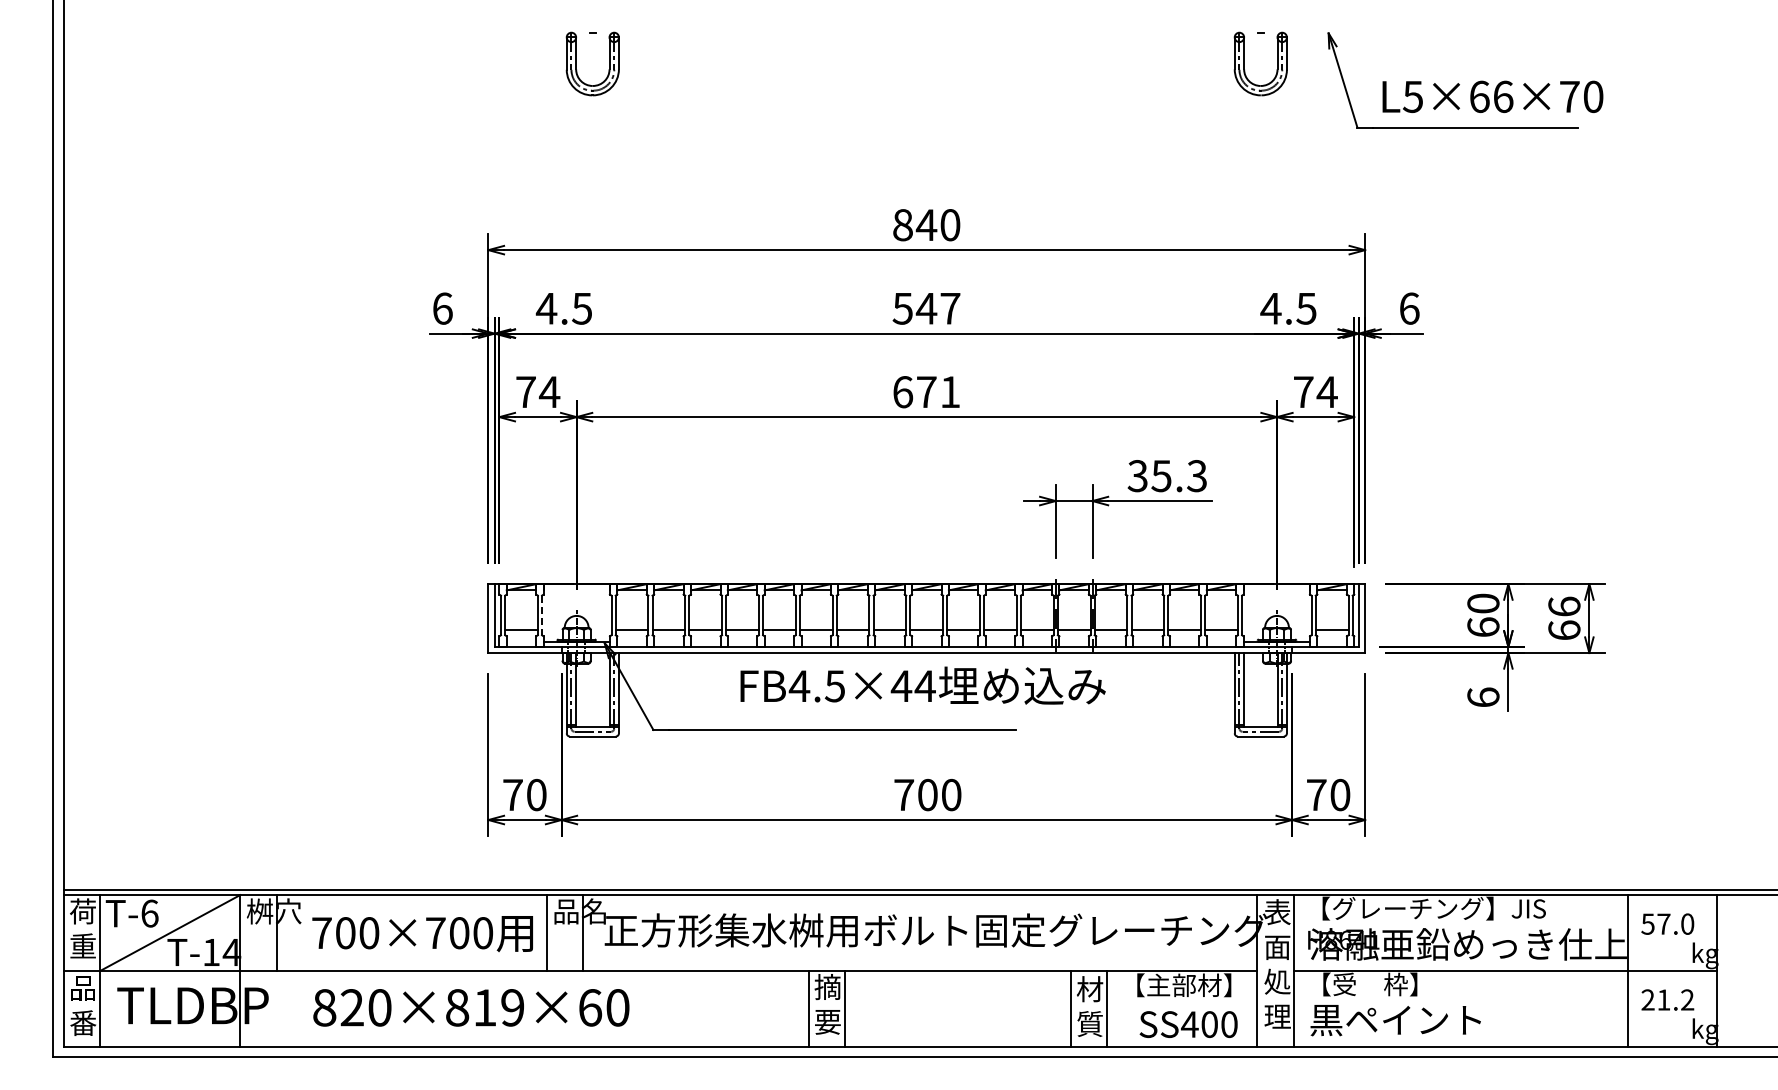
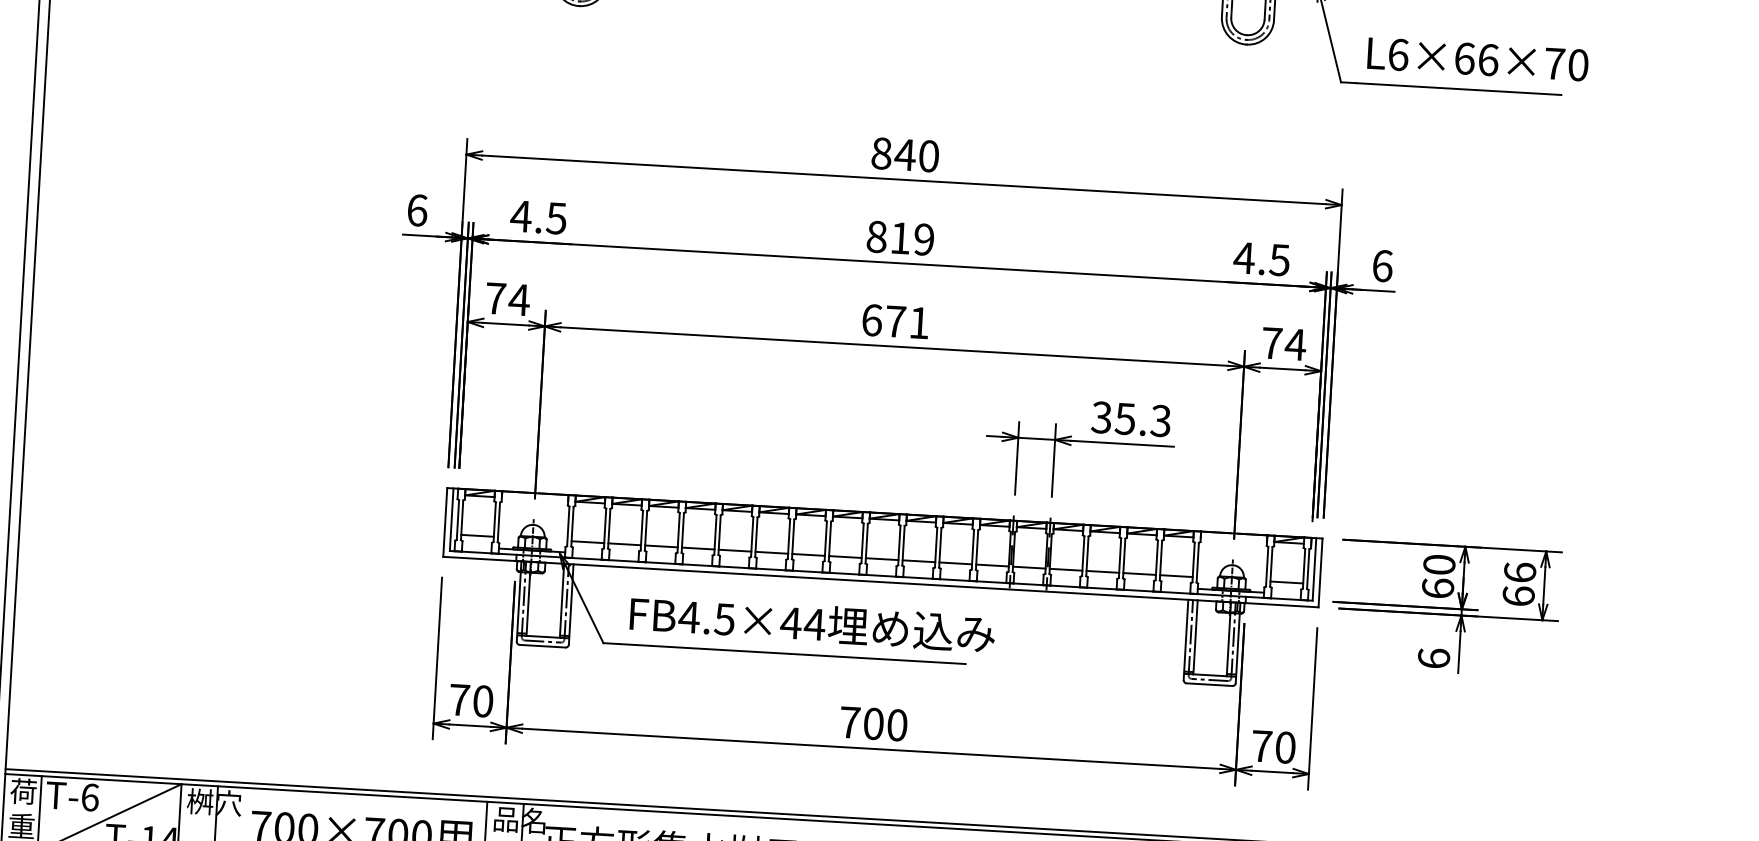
text: (1413, 96) -> (1398, 54), L5×66×70 -> L6×66×70
text: (926, 308) -> (900, 238), 547 -> 819
line: (542, 615) -> (499, 522), dashed -> solid
text: (922, 685) -> (812, 623), moved

